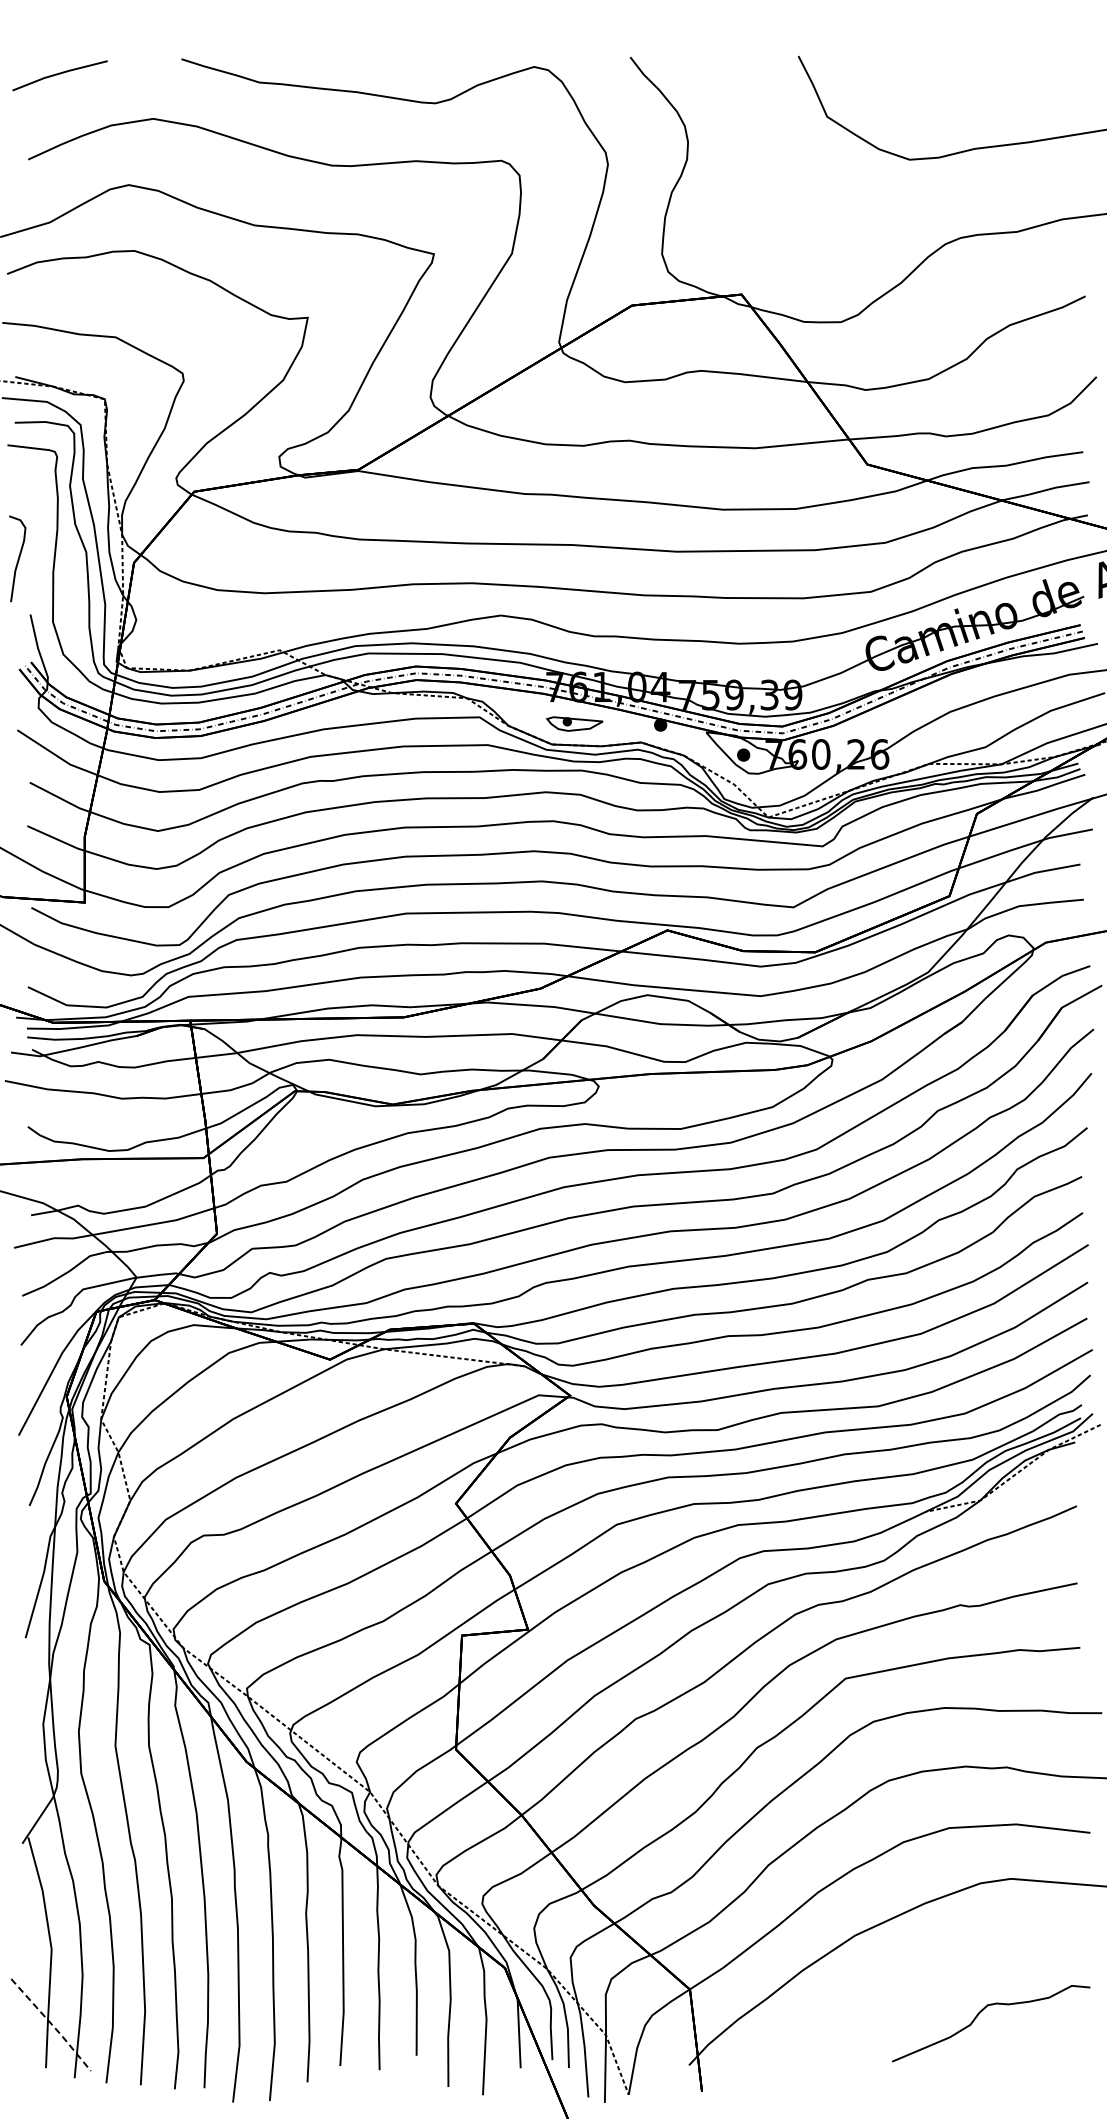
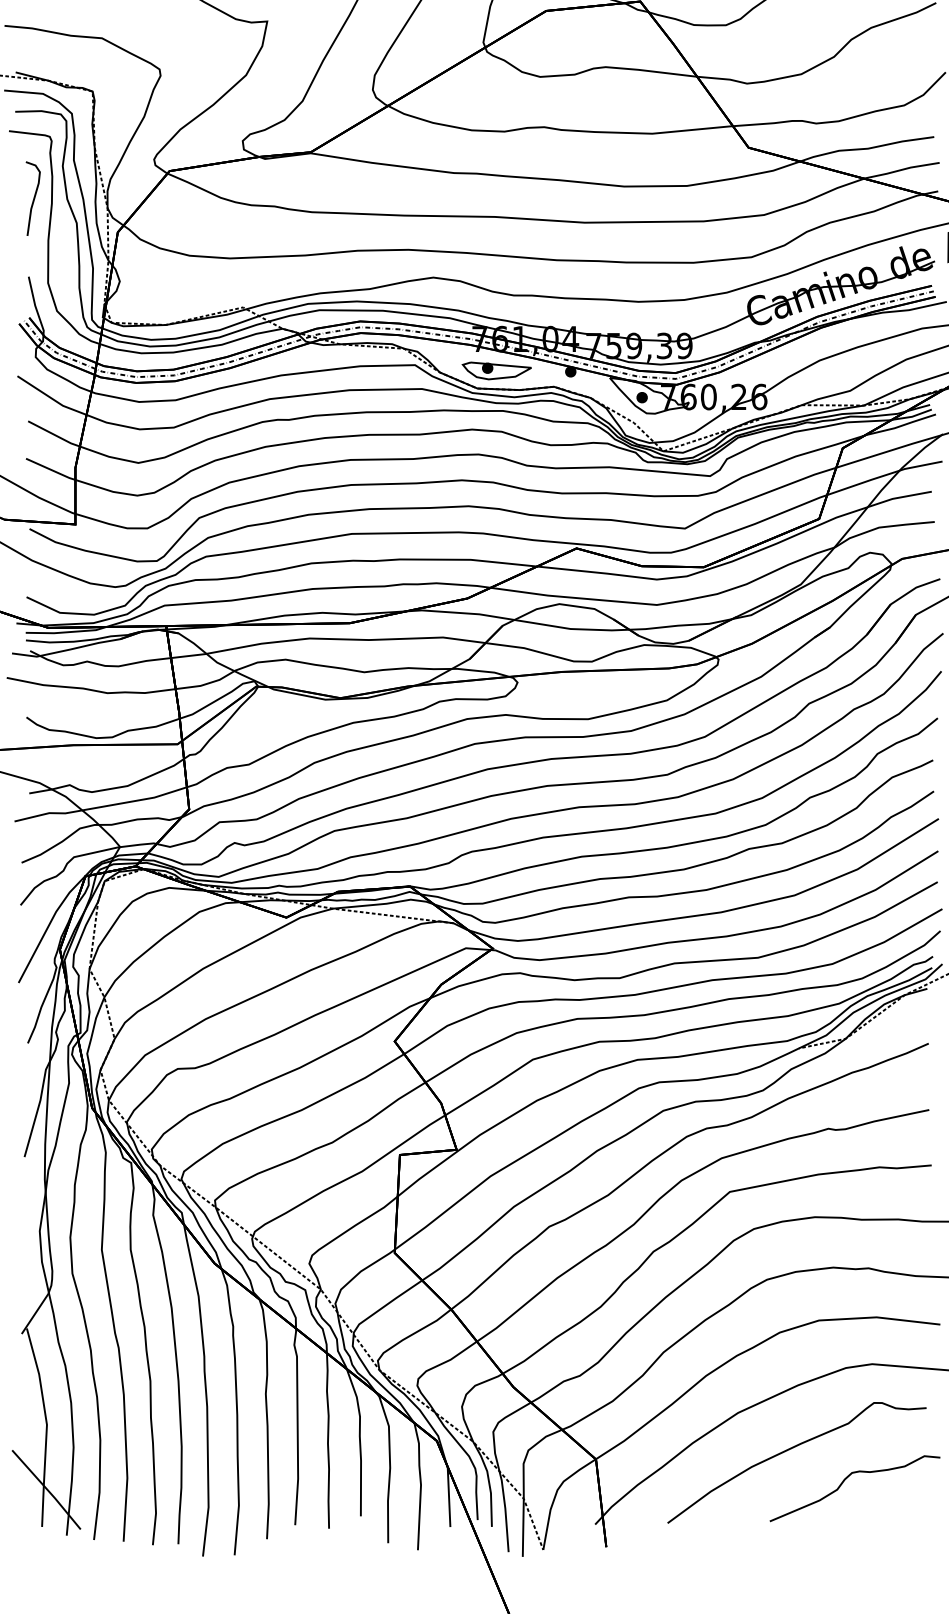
curve: (18, 558) -> (33, 198), moved
part: (574, 723) -> (496, 370), size x1.43
curve: (915, 1978) -> (789, 1449), added
line: (52, 2025) -> (47, 1490), dashed -> solid

